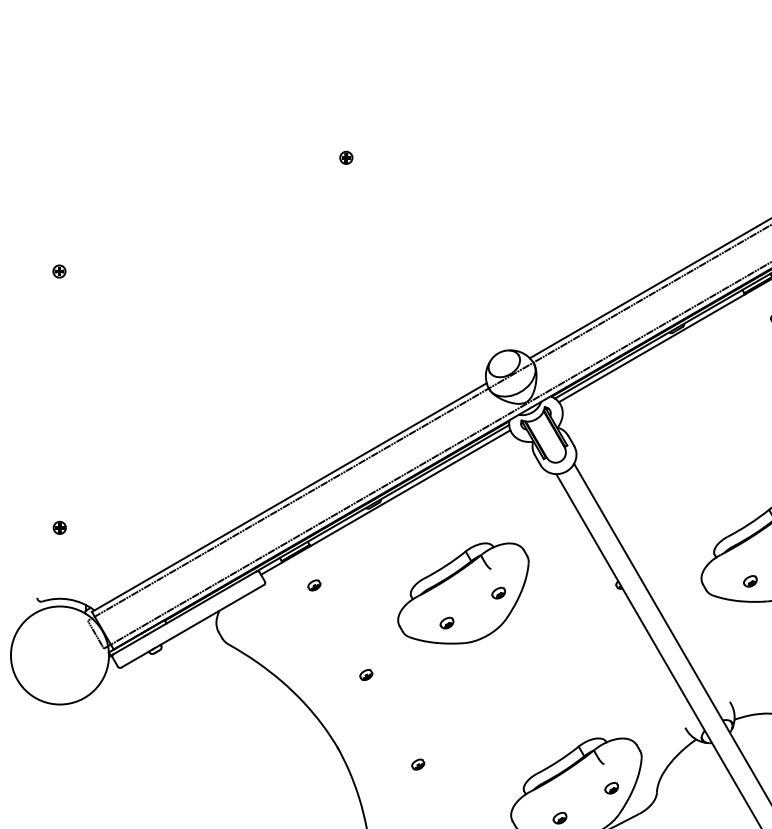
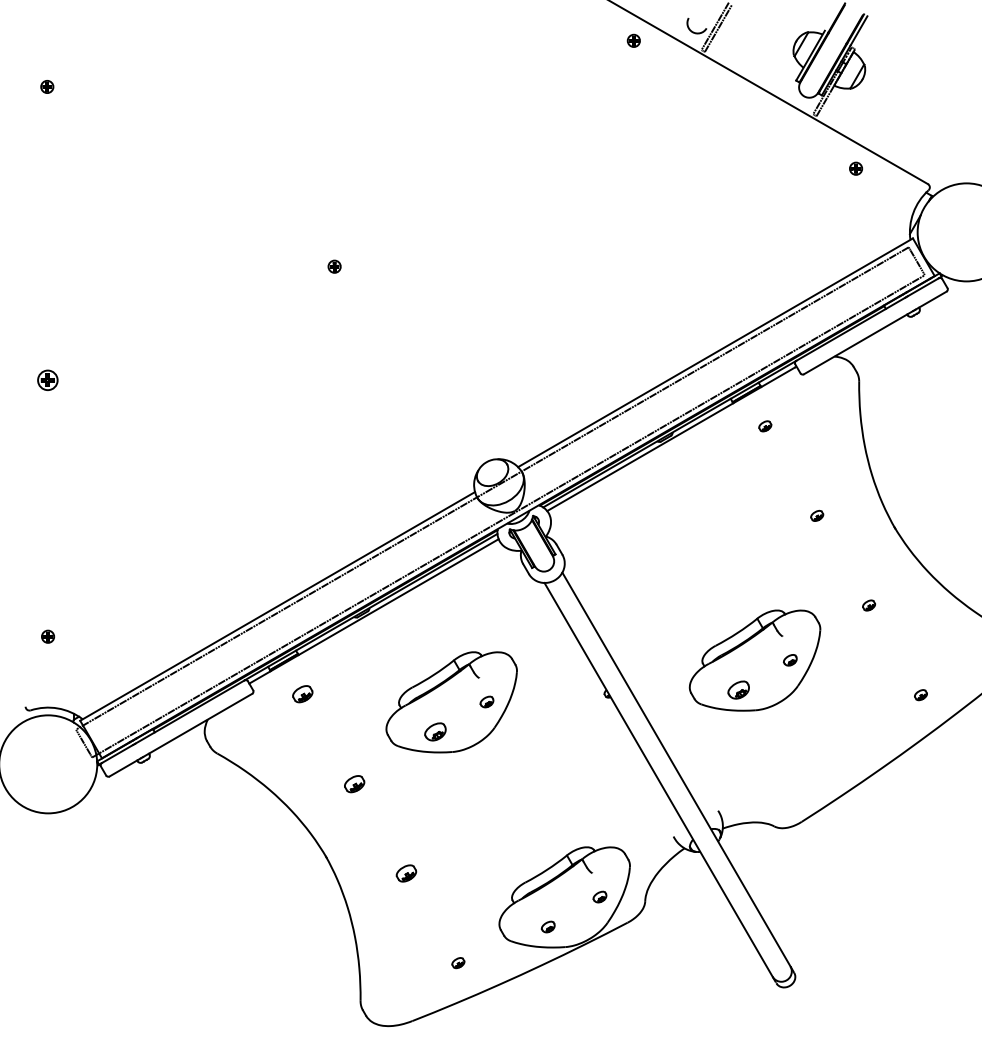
part: (59, 271) -> (47, 380), size x1.6
part: (750, 581) -> (738, 690), size x1.6
part: (314, 585) -> (302, 694), size x1.6
part: (446, 622) -> (434, 731), size x1.6
part: (366, 674) -> (354, 783), size x1.6
part: (418, 764) -> (406, 873), size x1.6

